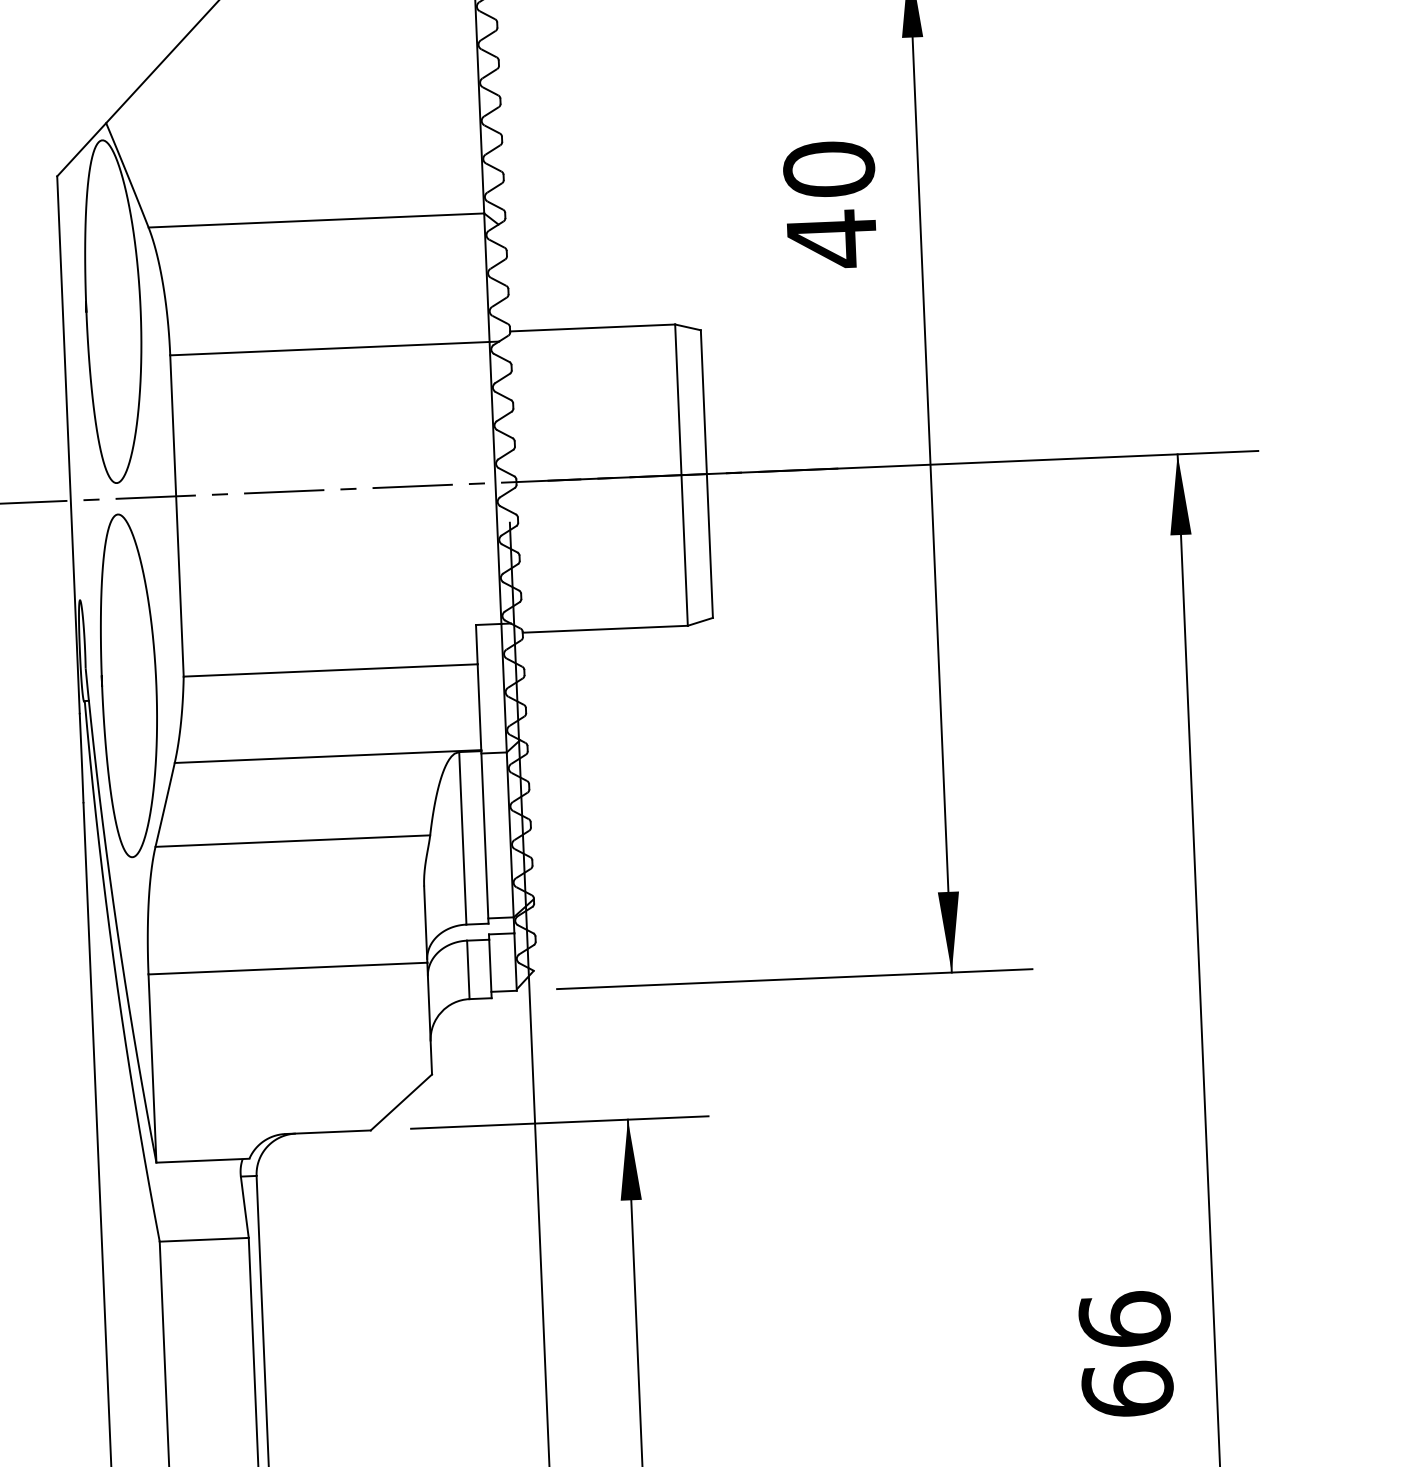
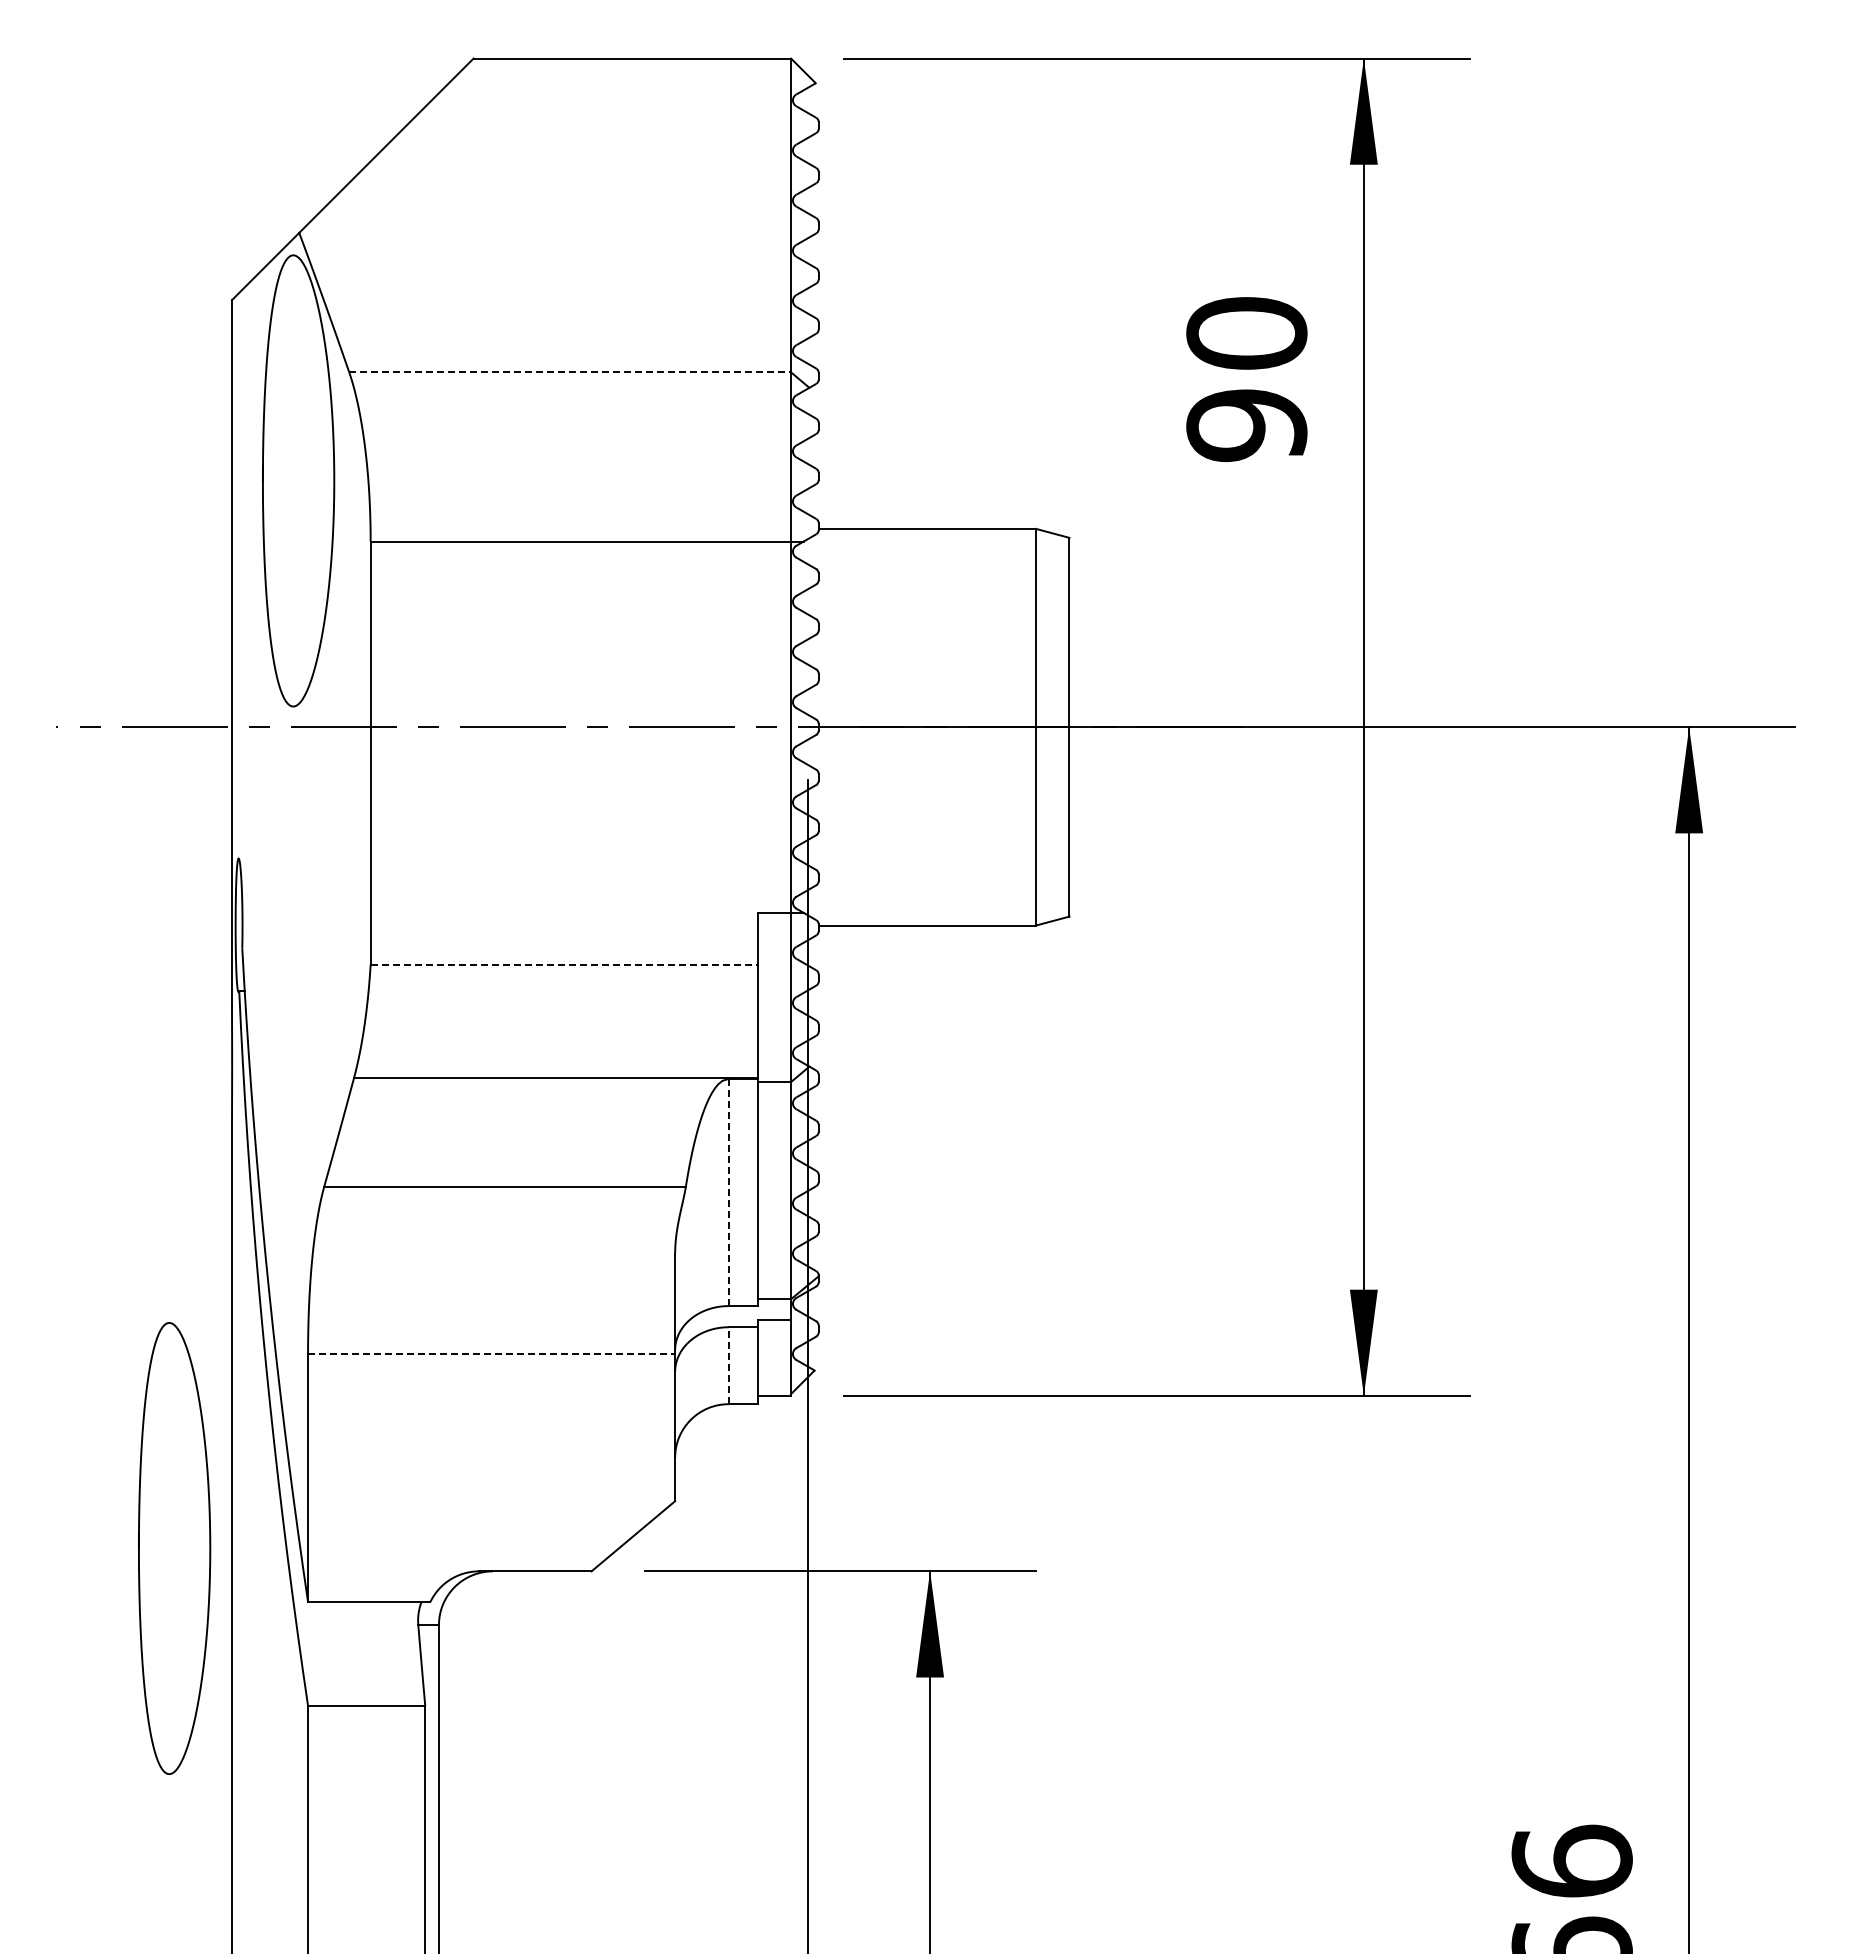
line: (316, 220) -> (570, 372), solid -> dashed
text: (831, 239) -> (1246, 425), 40 -> 90
line: (330, 670) -> (564, 964), solid -> dashed
curve: (102, 686) -> (139, 1548), moved
line: (462, 838) -> (728, 1192), solid -> dashed
line: (287, 968) -> (491, 1354), solid -> dashed
line: (468, 969) -> (728, 1365), solid -> dashed

